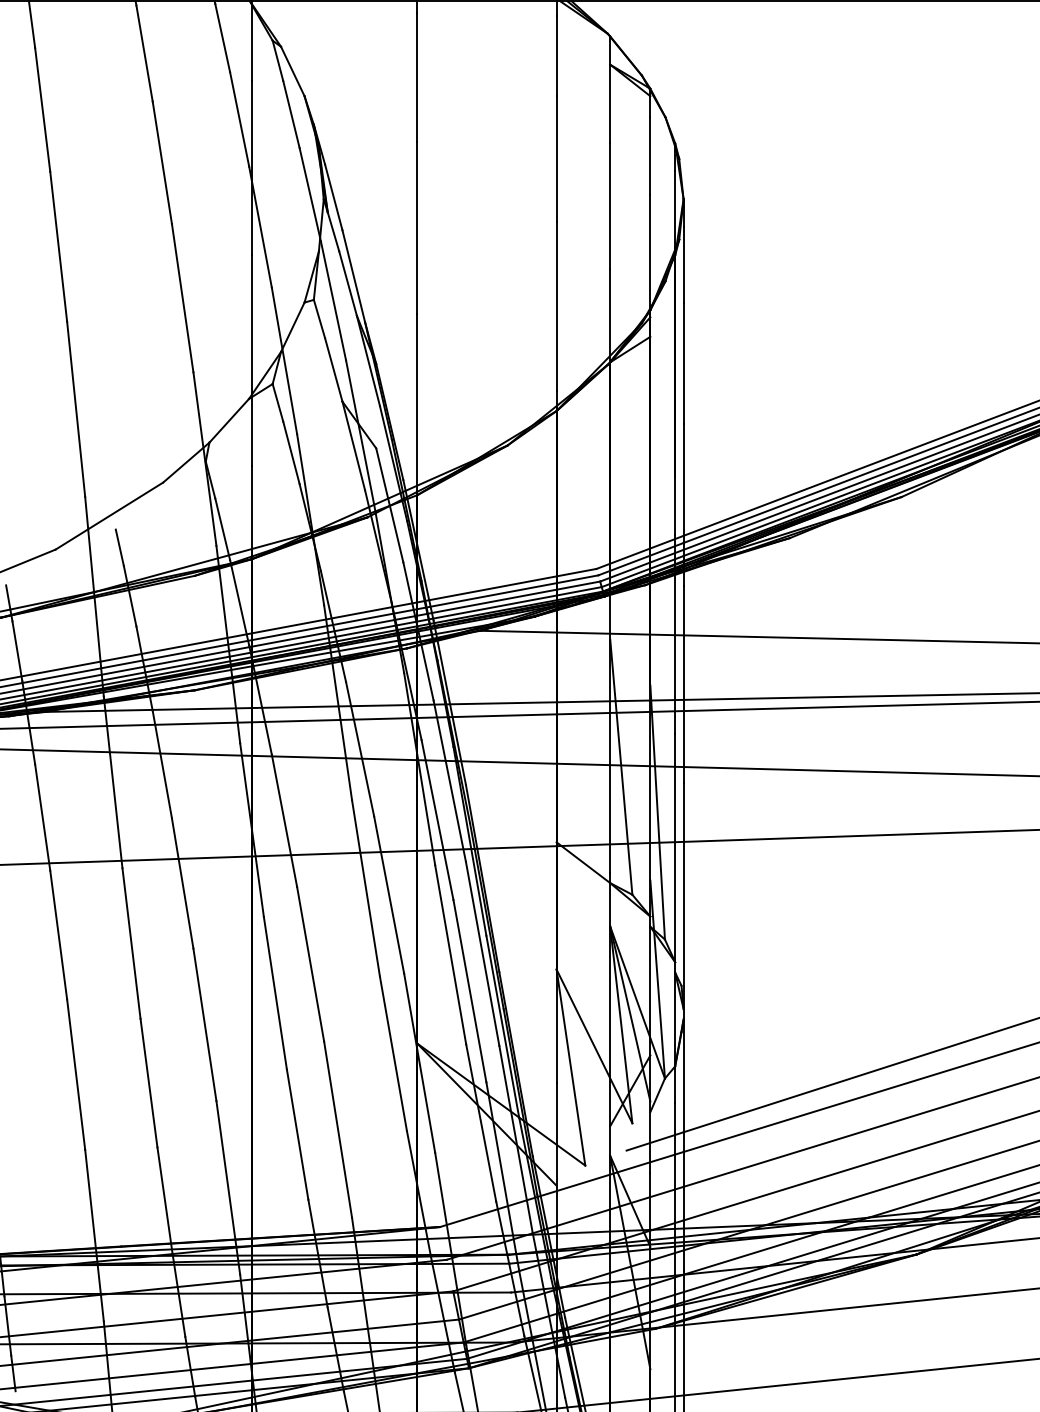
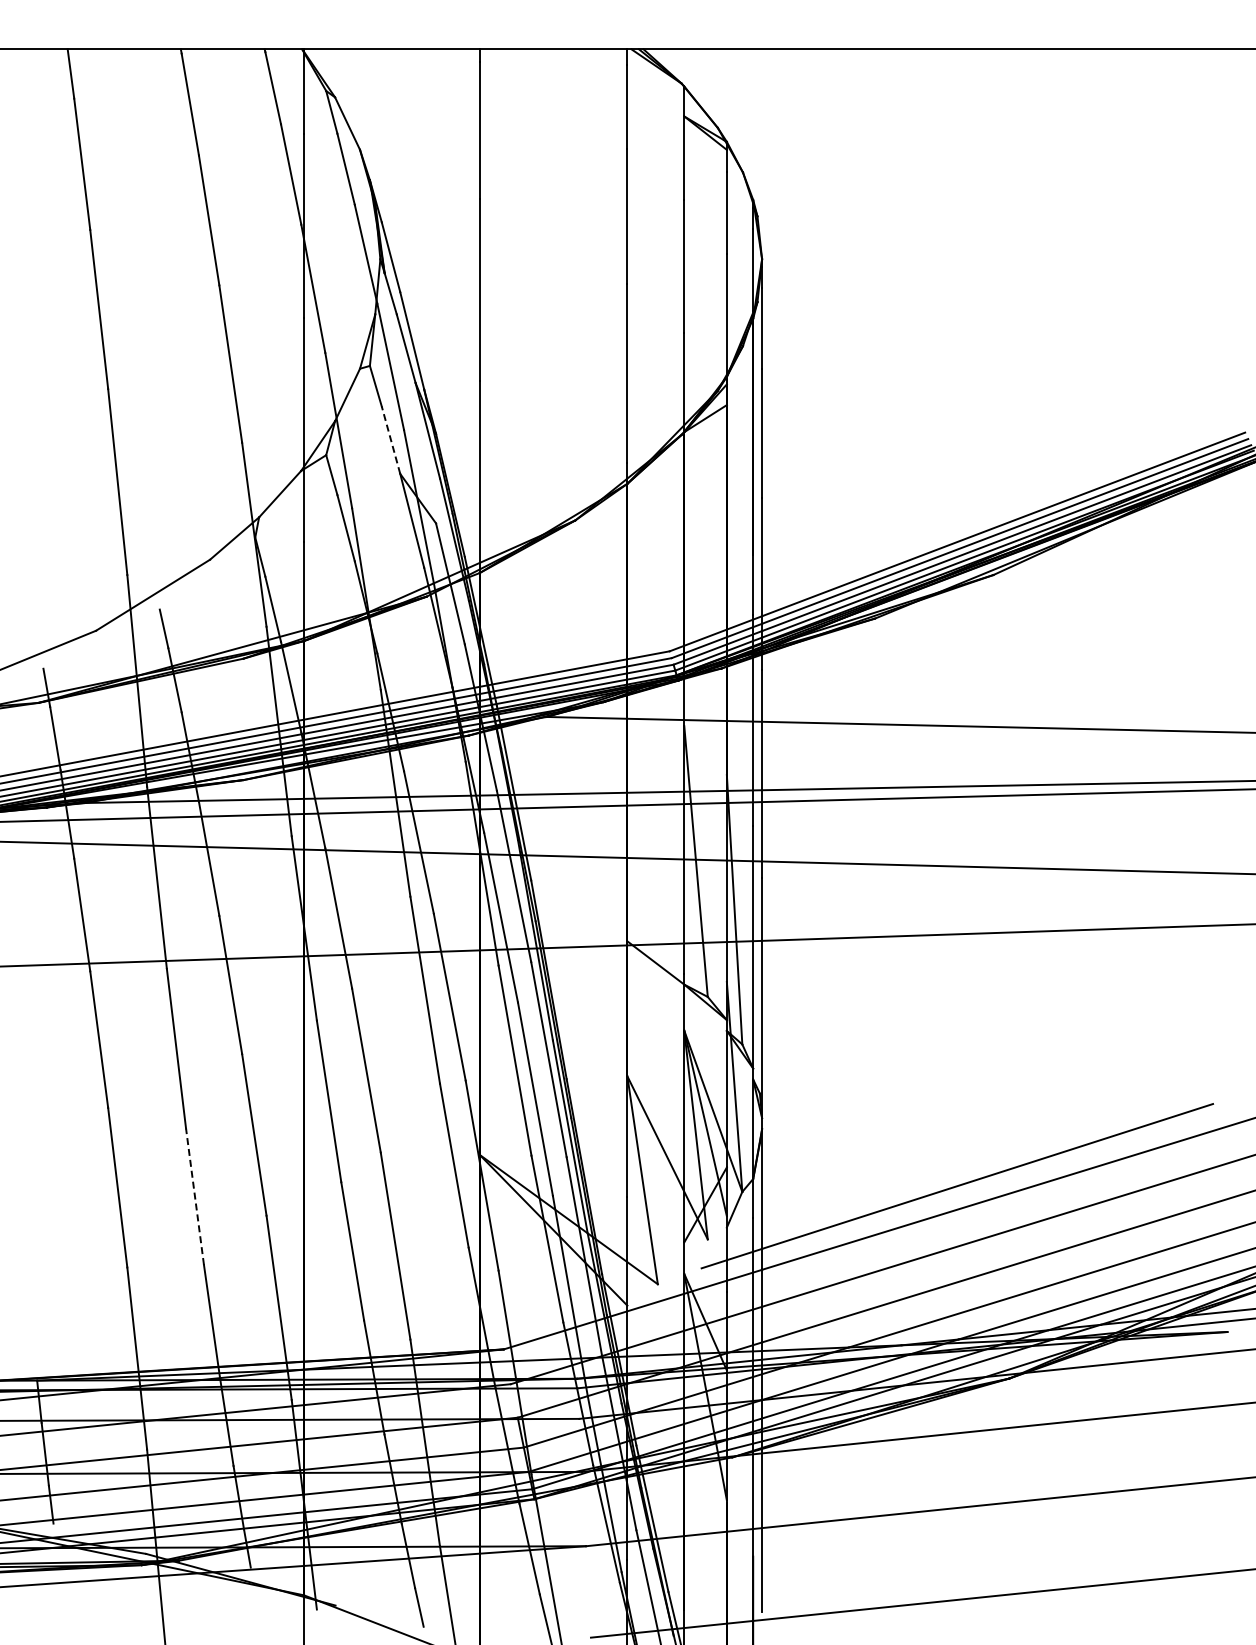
line: (334, 370) -> (391, 440), solid -> dashed
line: (149, 1082) -> (195, 1196), solid -> dashed

